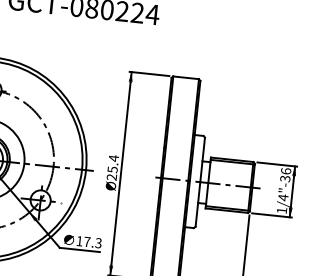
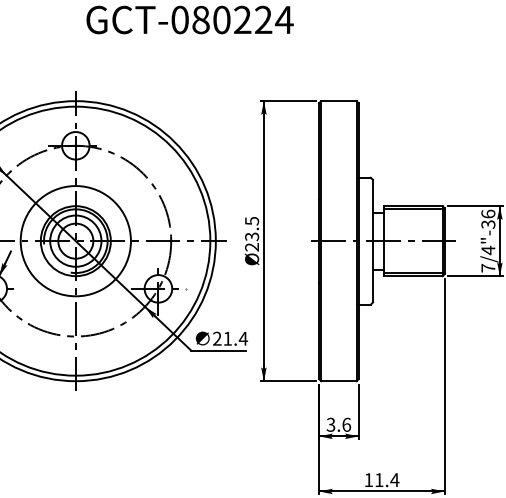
text: (113, 163) -> (252, 228), Ø25.4 -> Ø23.5
text: (282, 210) -> (488, 268), 1/4"-36 -> 7/4"-36
text: (89, 242) -> (230, 338), 17.3 -> 21.4

